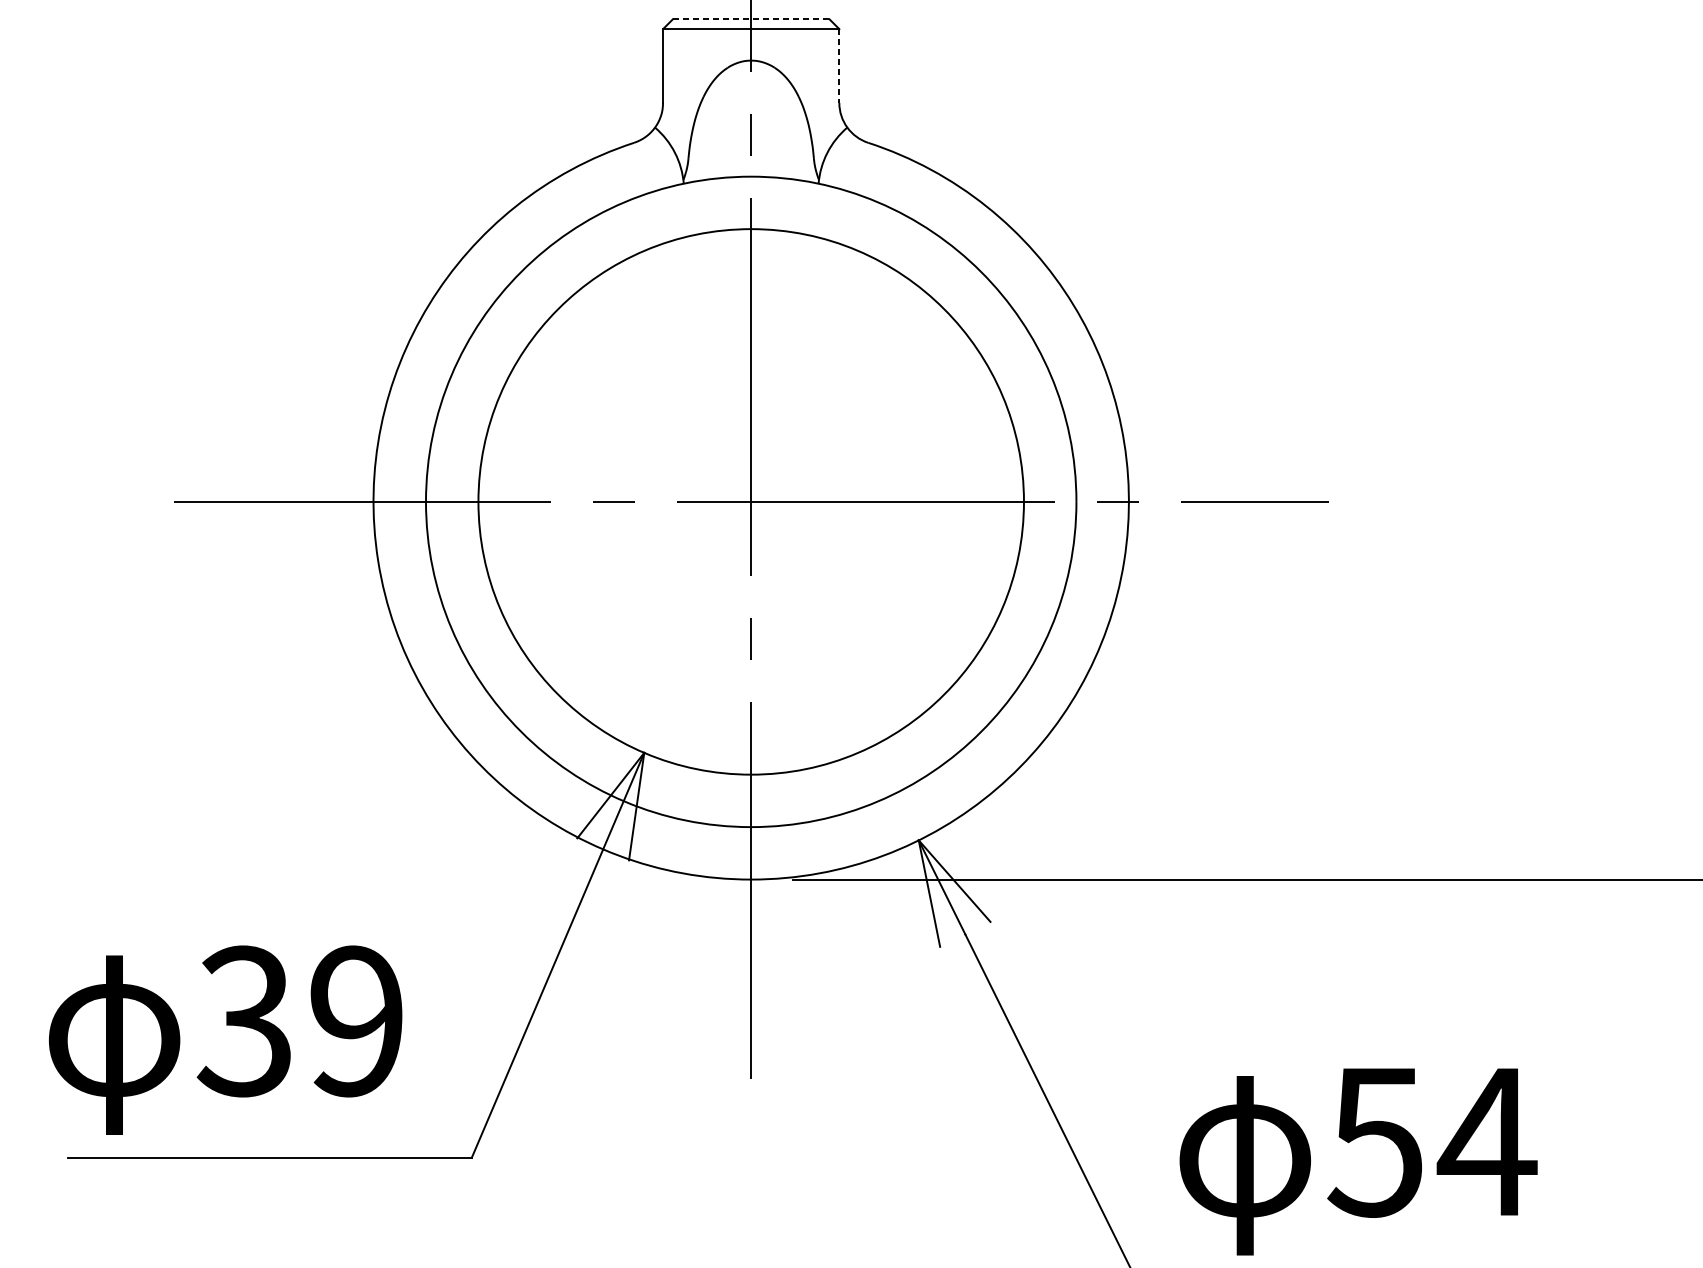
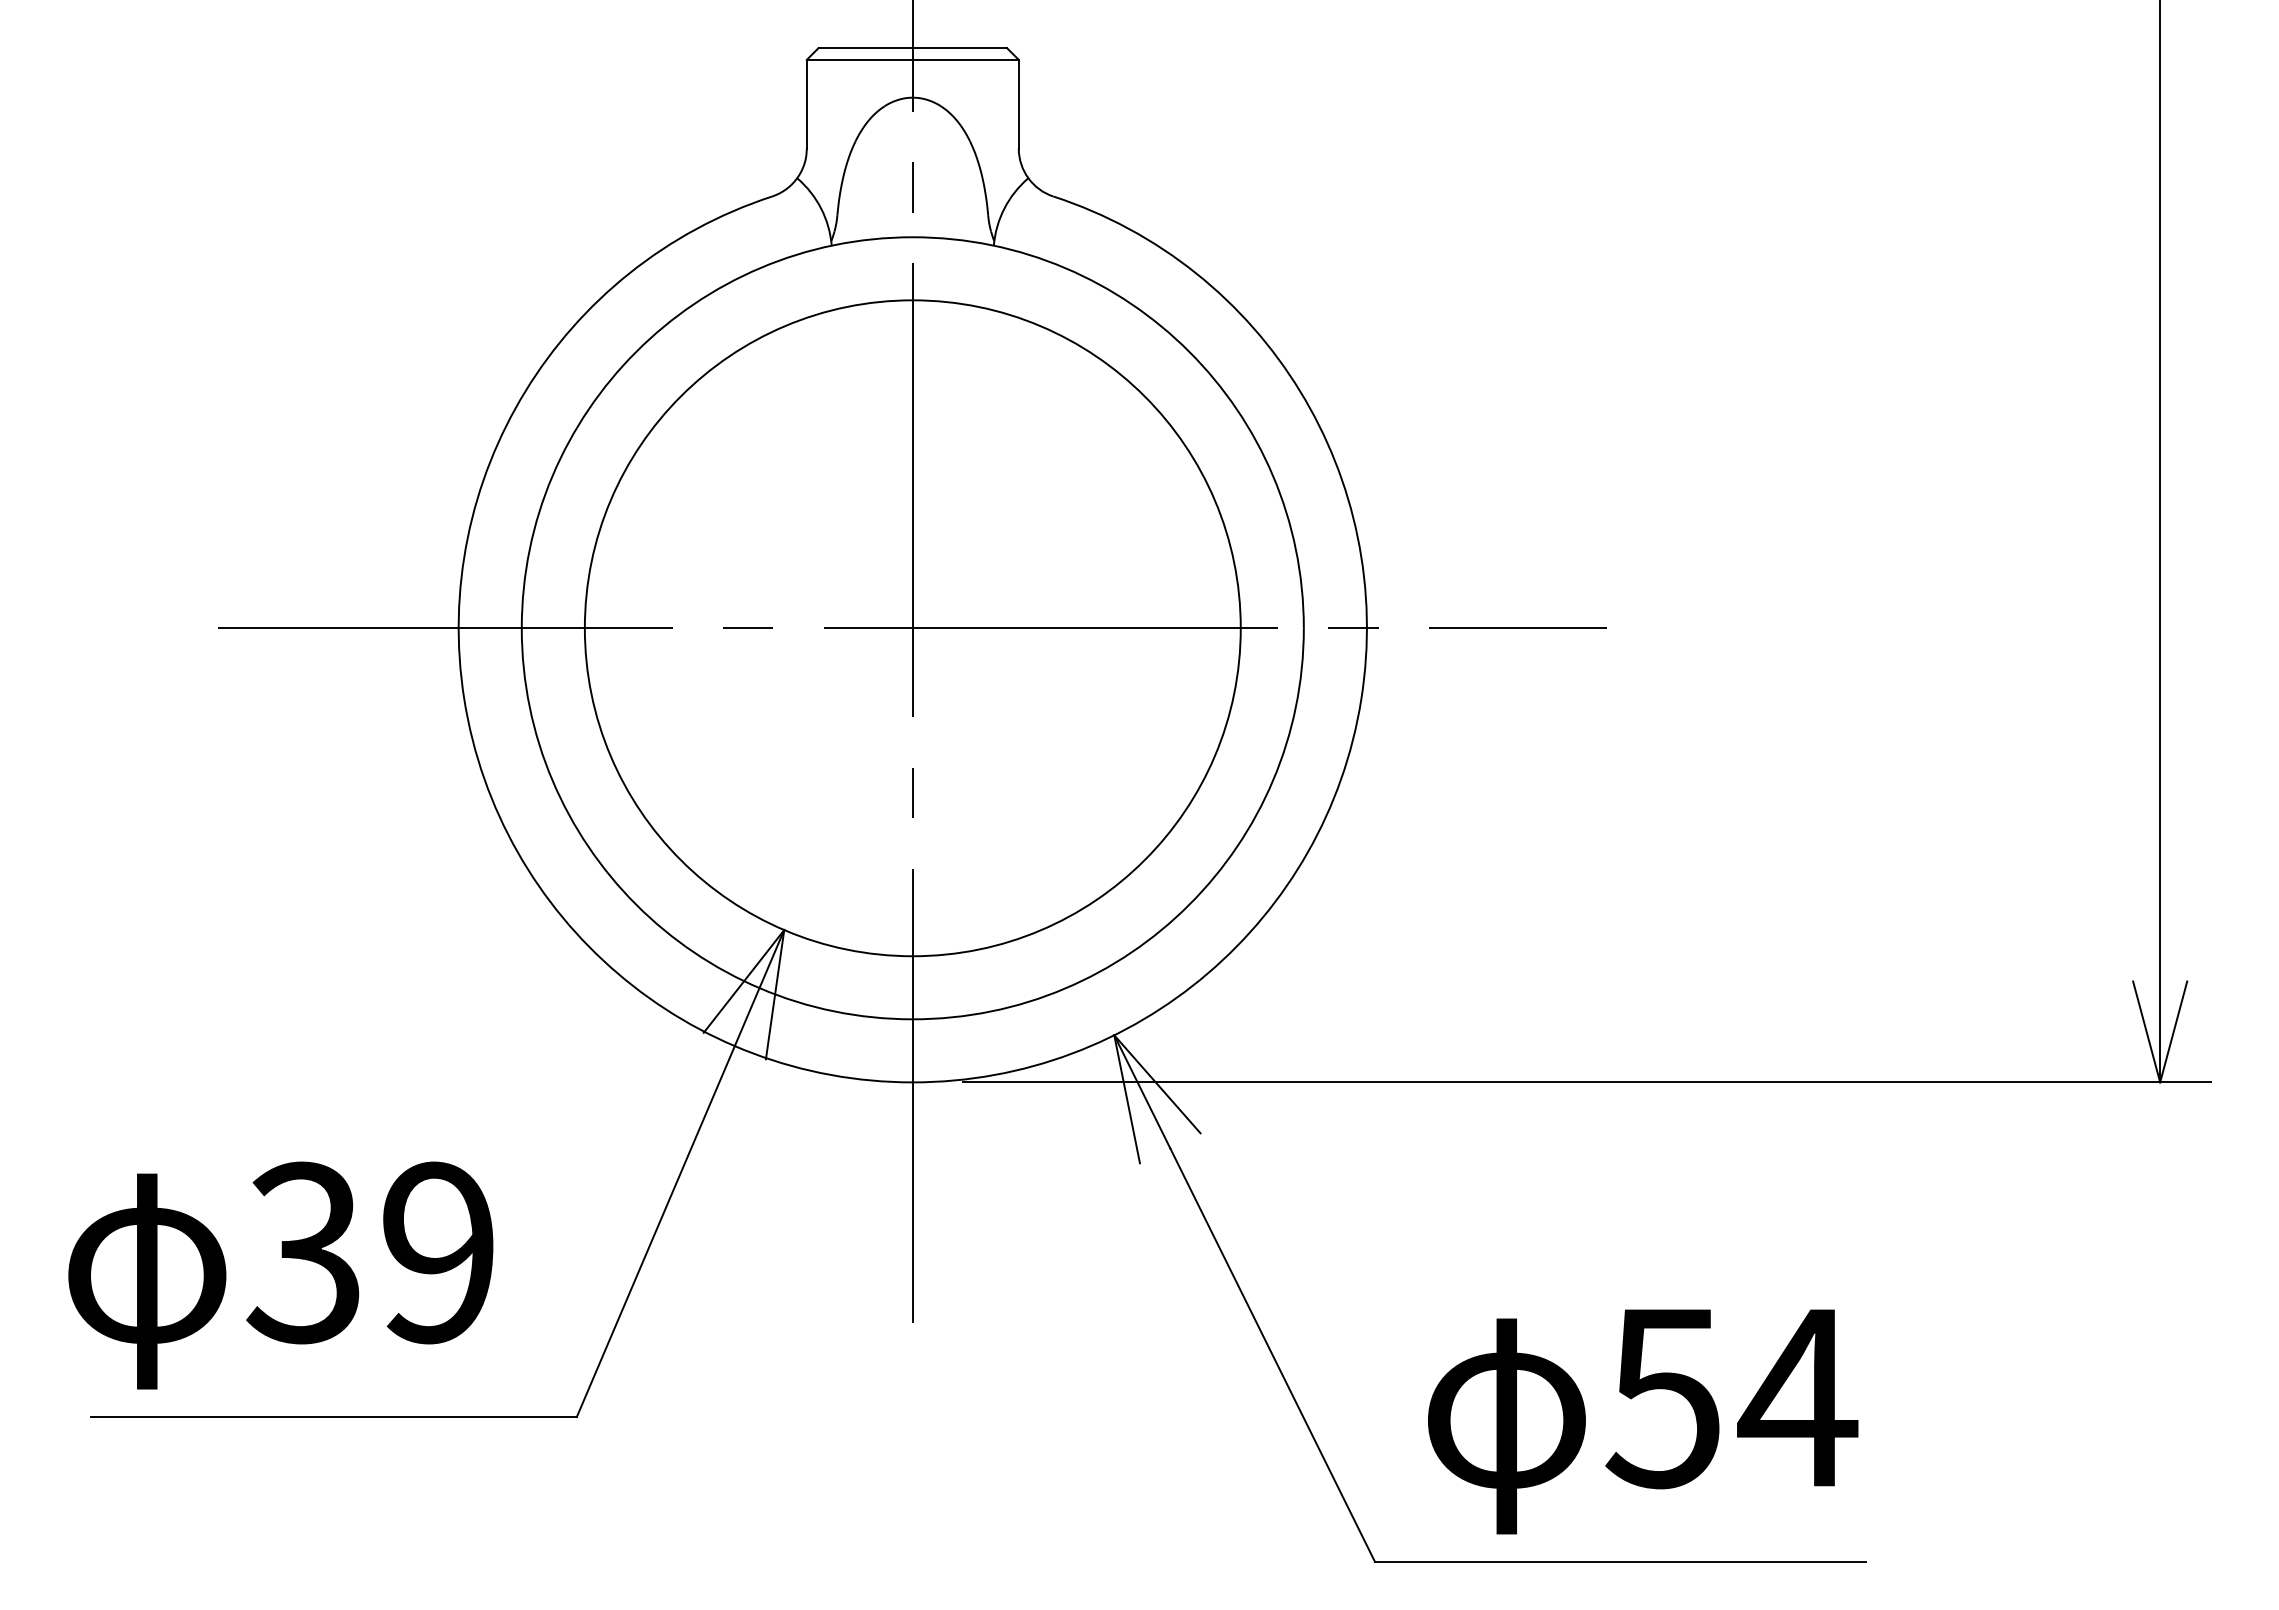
line: (751, 19) -> (913, 48), dashed -> solid
line: (839, 66) -> (1018, 104), dashed -> solid

